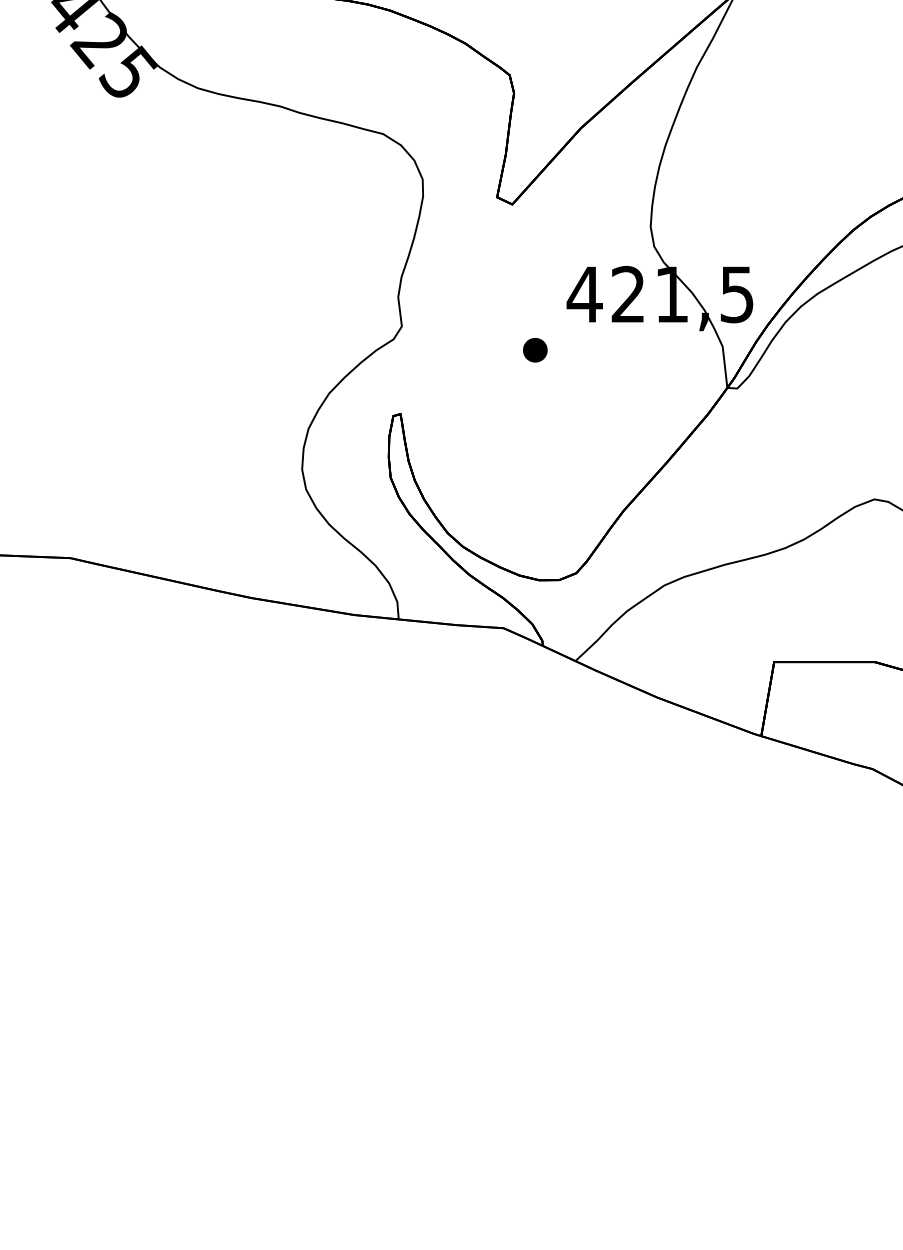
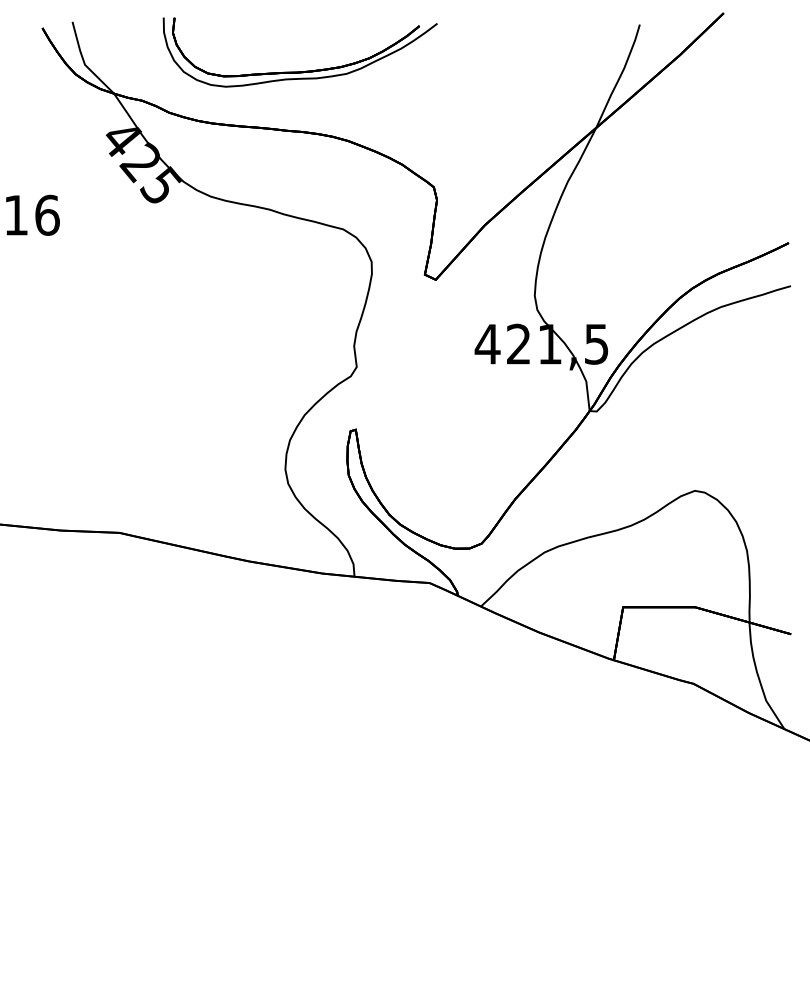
part: (534, 349) -> (451, 383), removed

